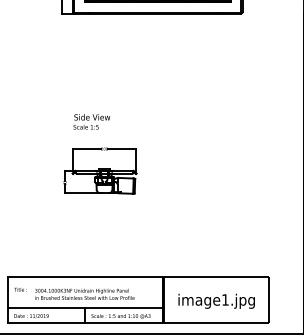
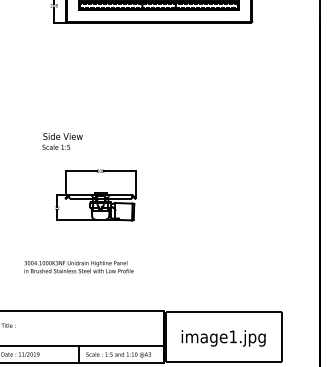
text: (91, 121) -> (62, 141), moved
text: (84, 293) -> (78, 266), moved

